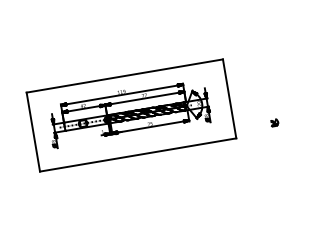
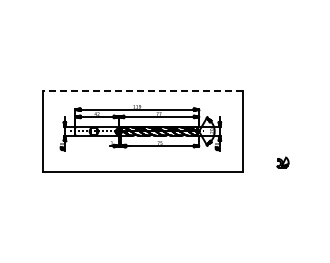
line: (125, 75) -> (143, 91), solid -> dashed
part: (274, 122) -> (282, 162), size x1.6

